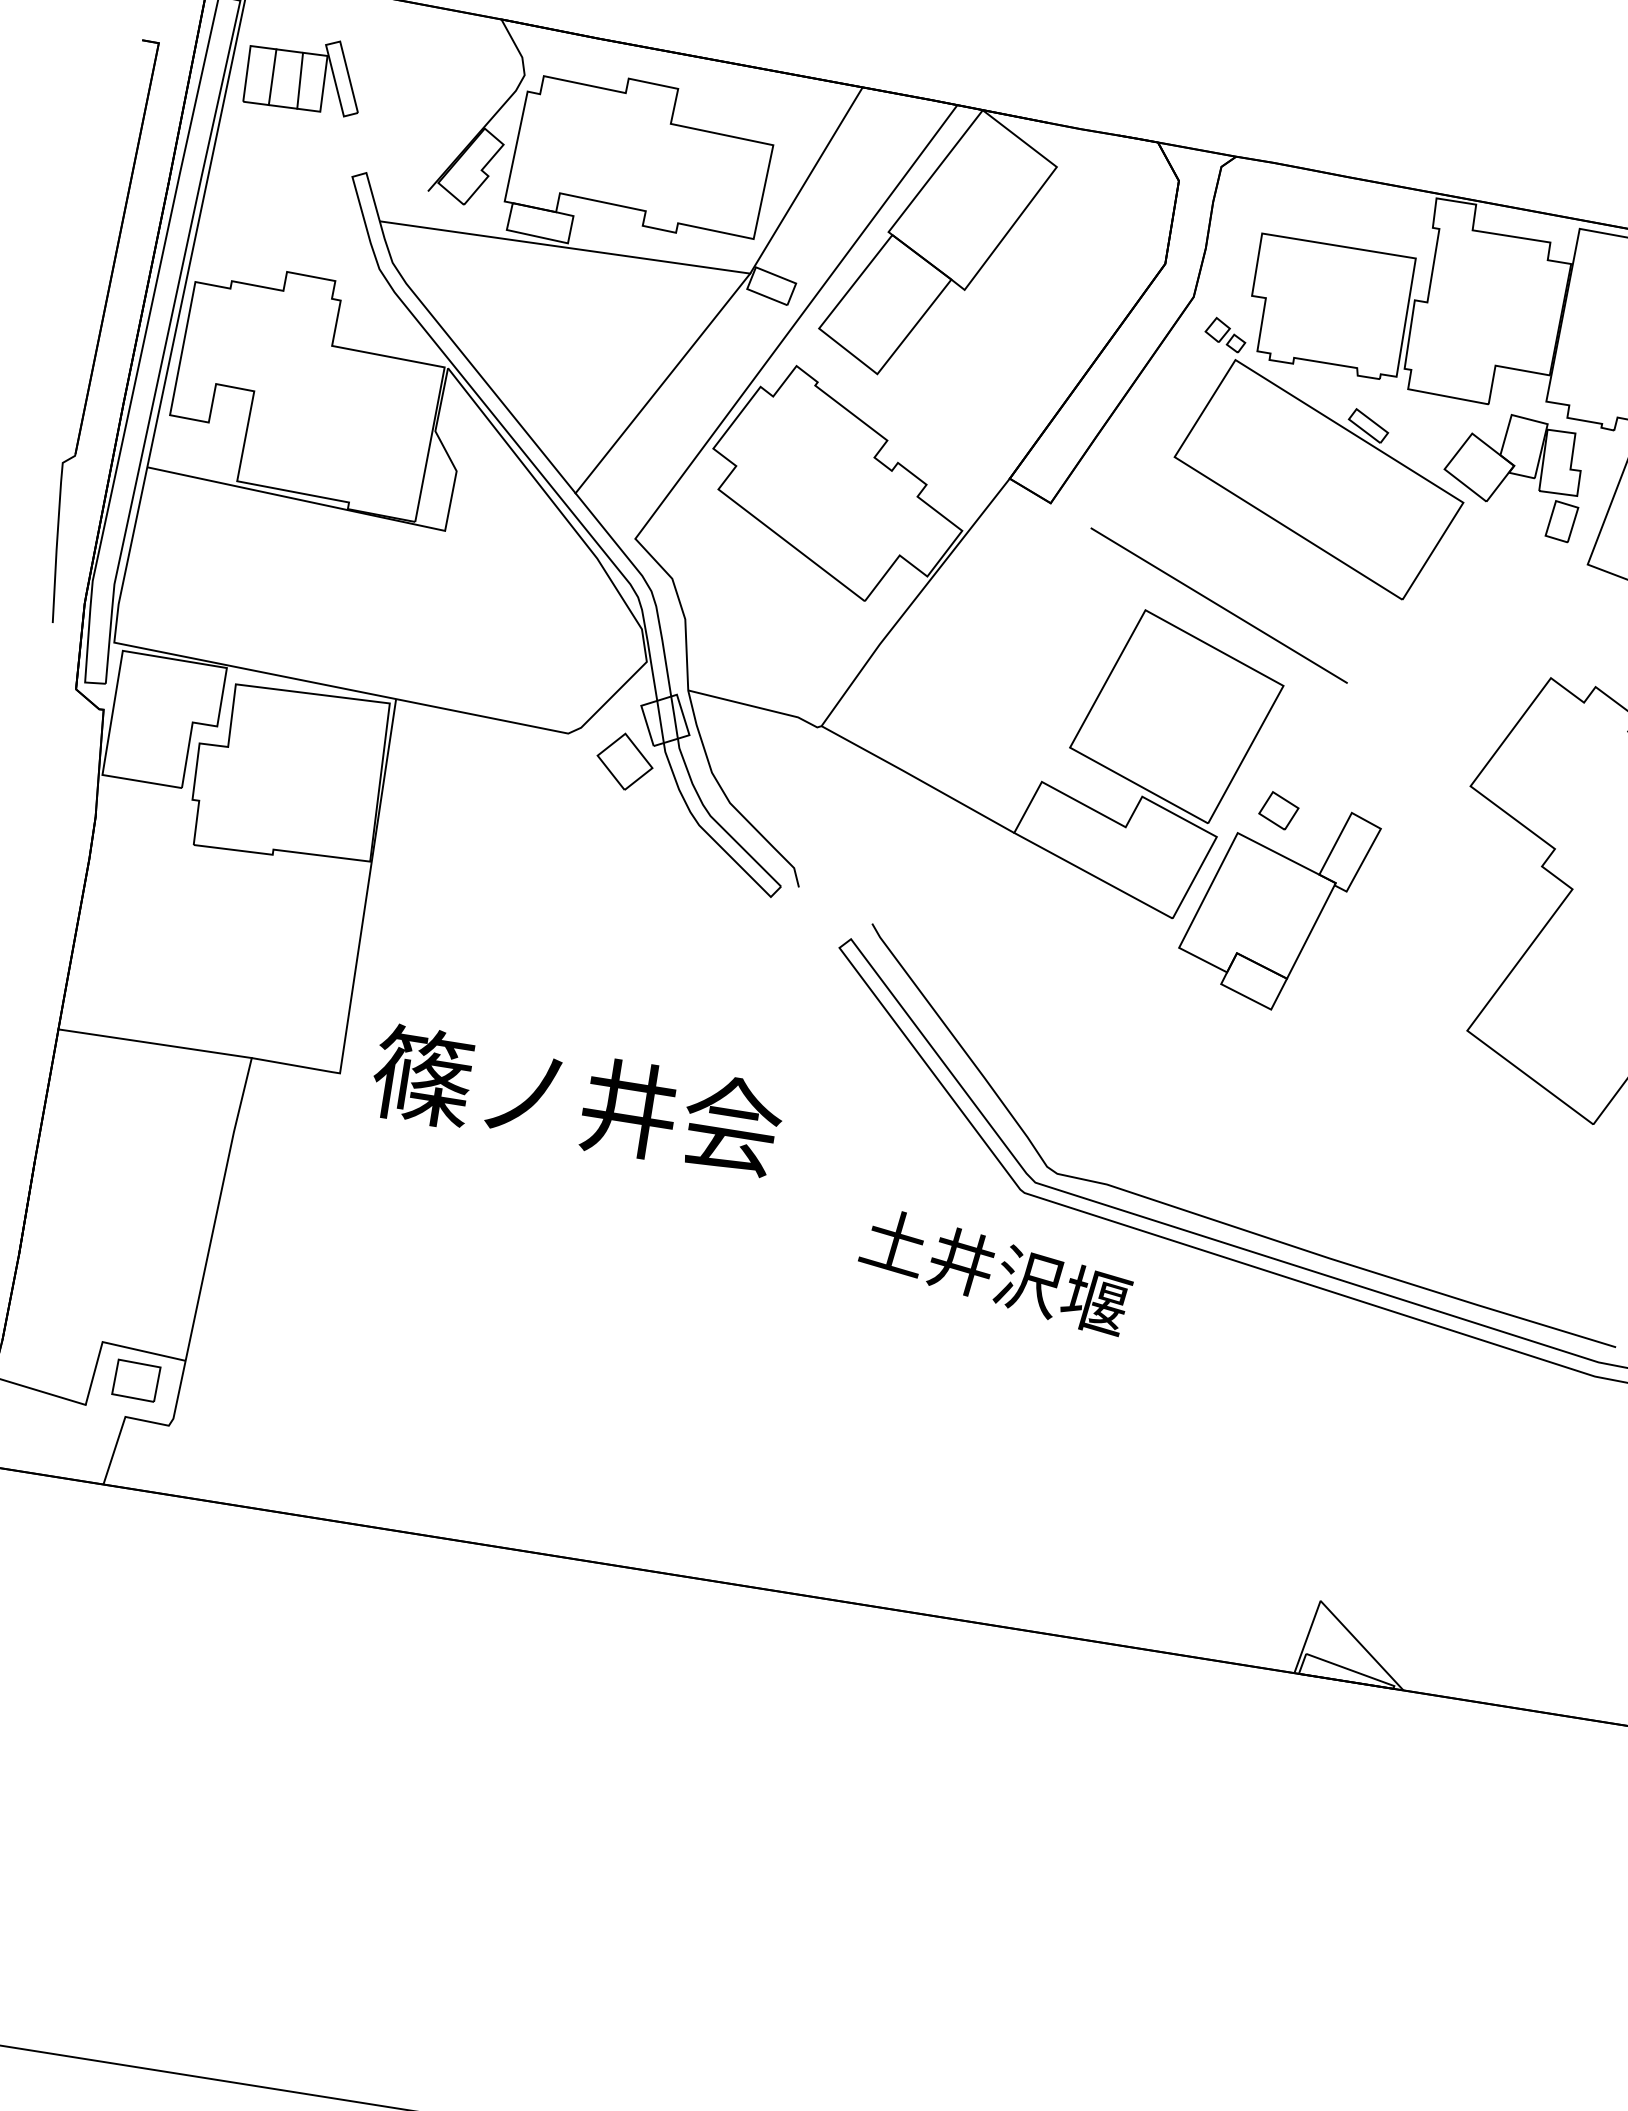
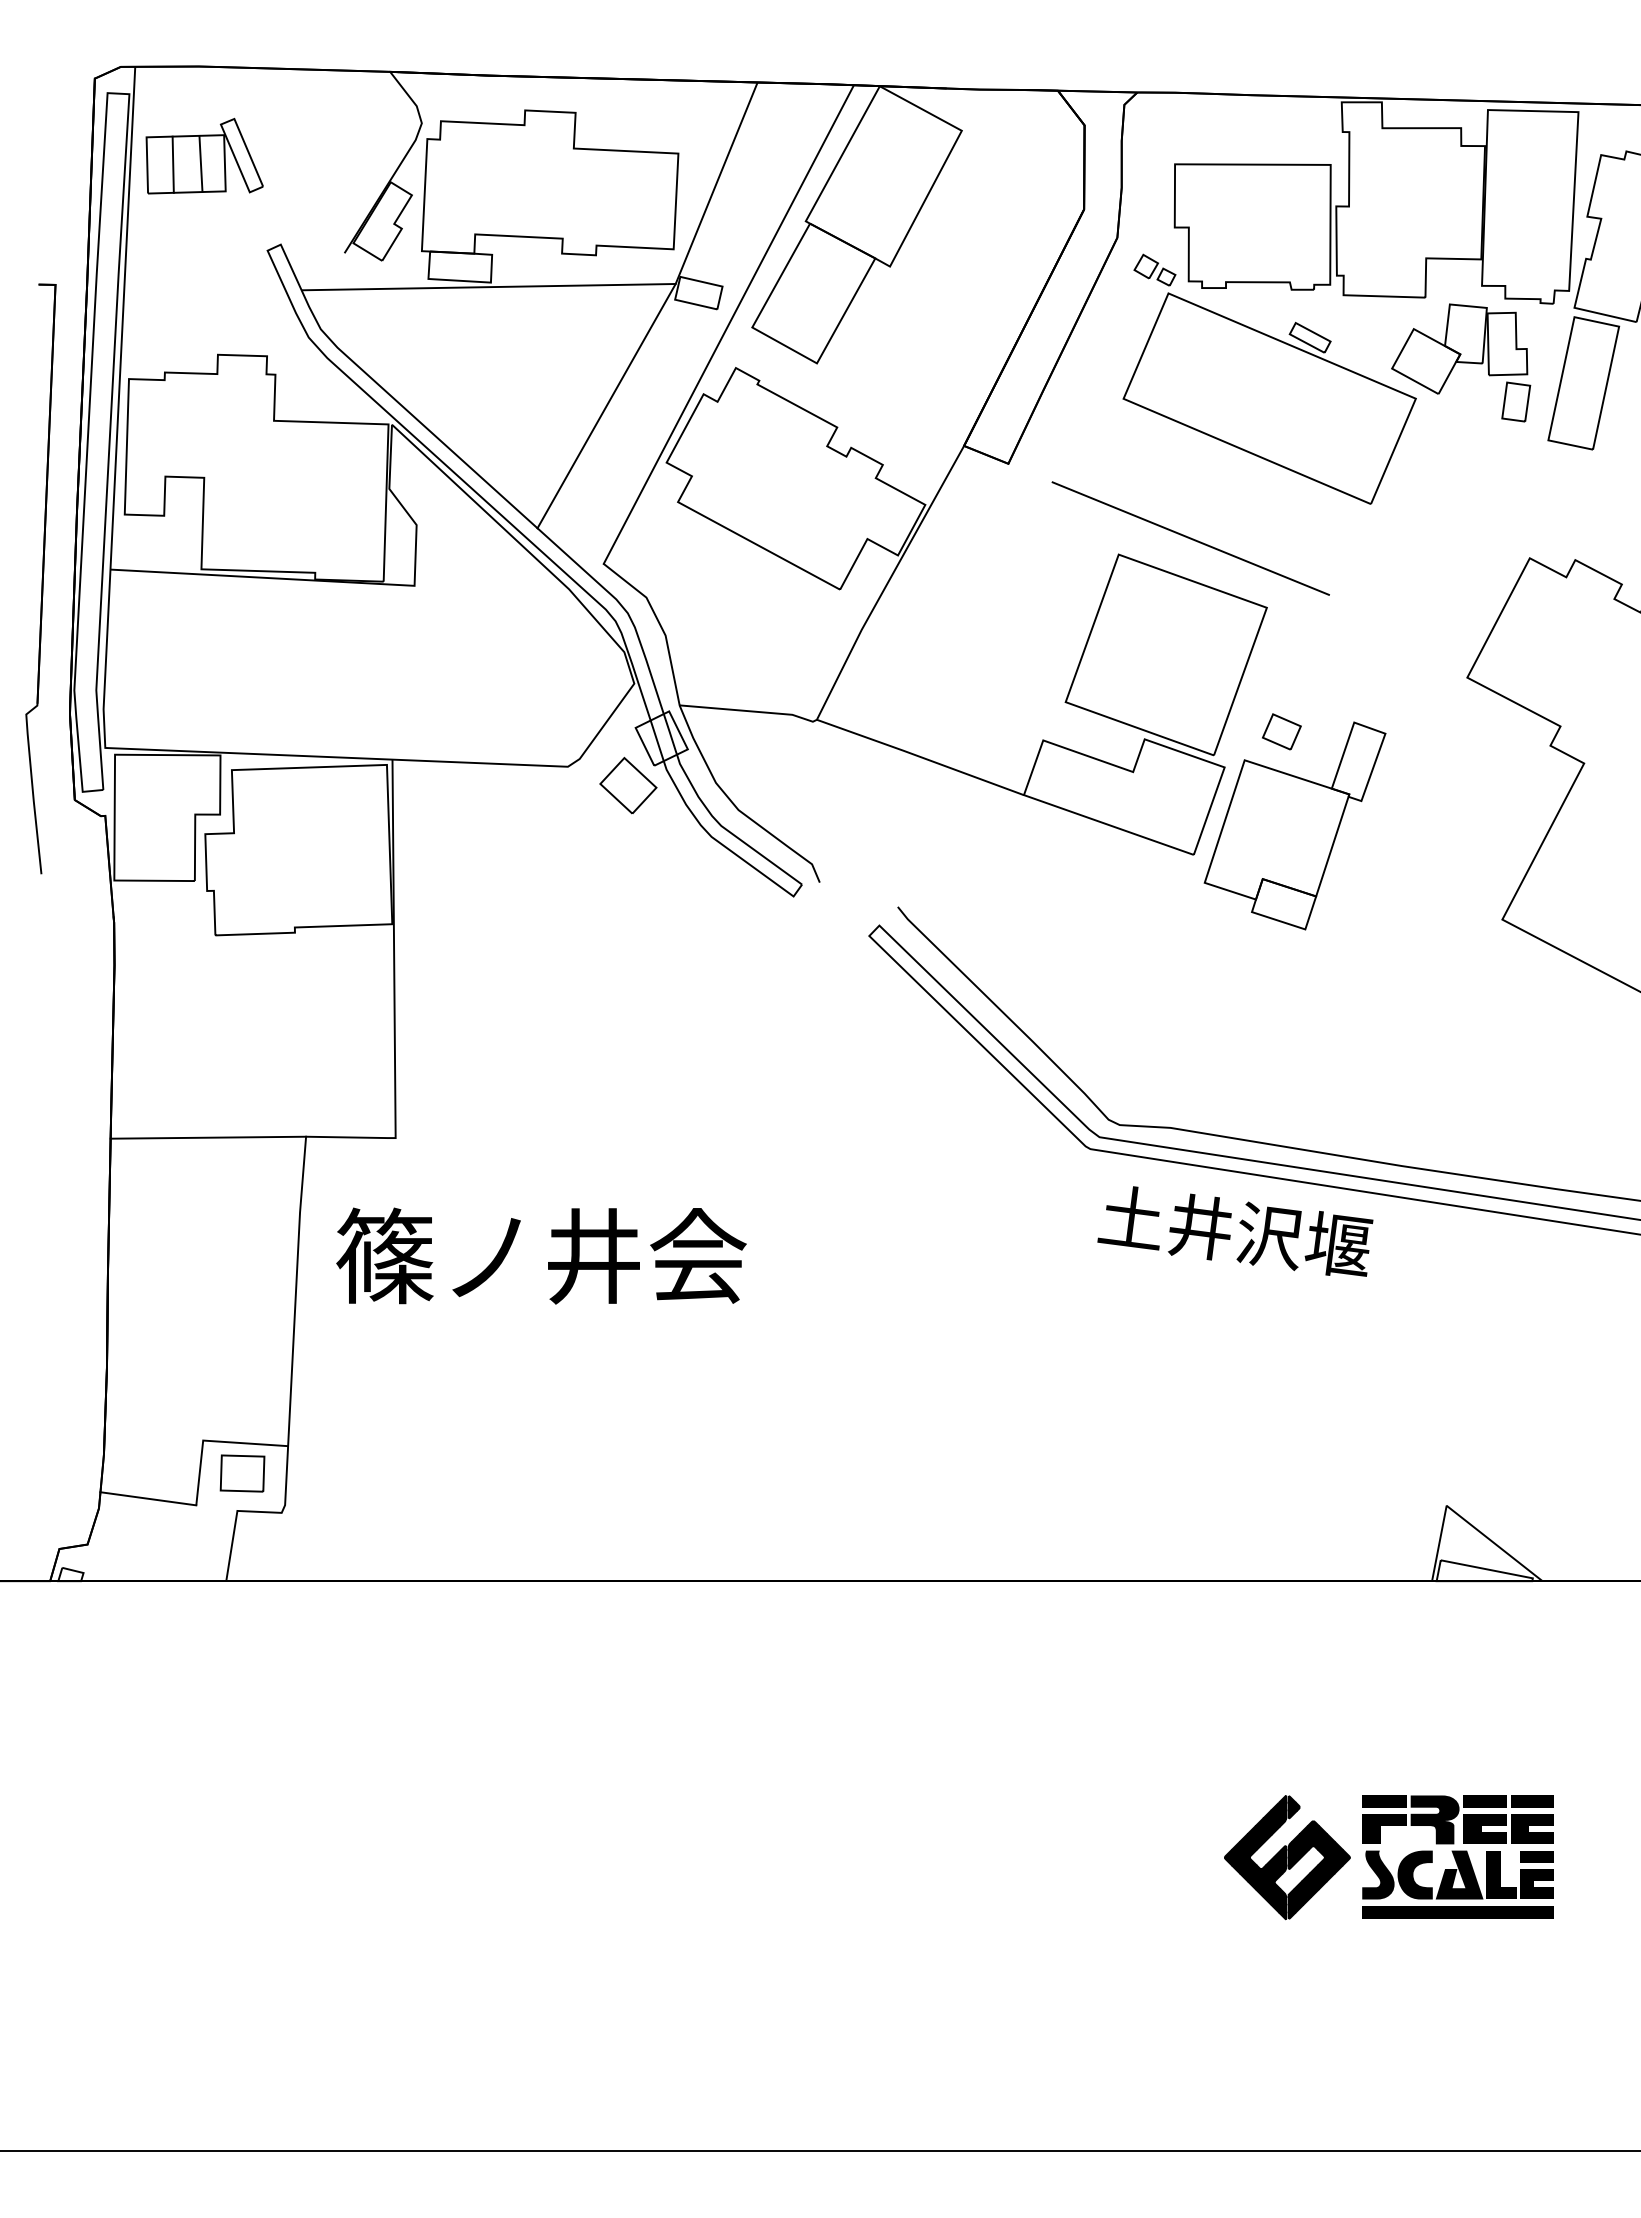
part: (98, 330) -> (40, 578), moved
text: (577, 1100) -> (541, 1255), moved
text: (995, 1271) -> (1235, 1231), moved
part: (1202, 1943) -> (1383, 1862), added

